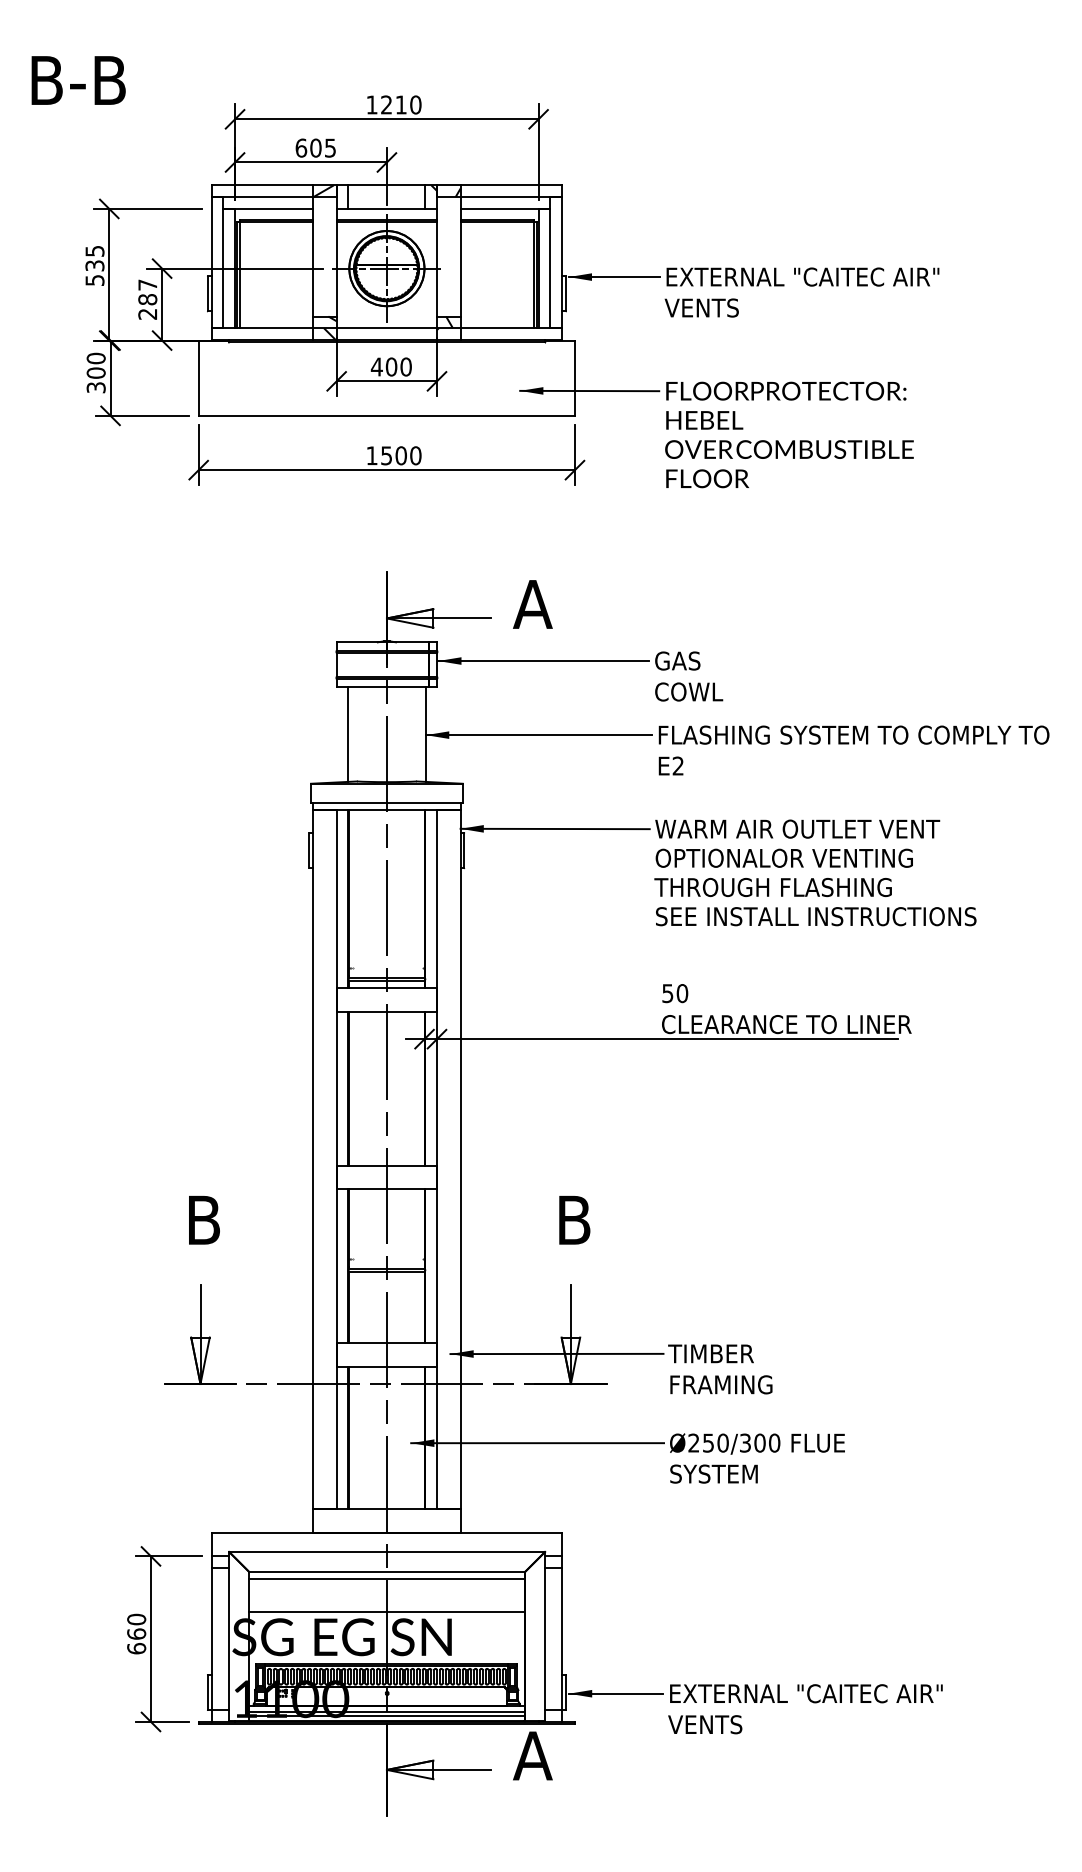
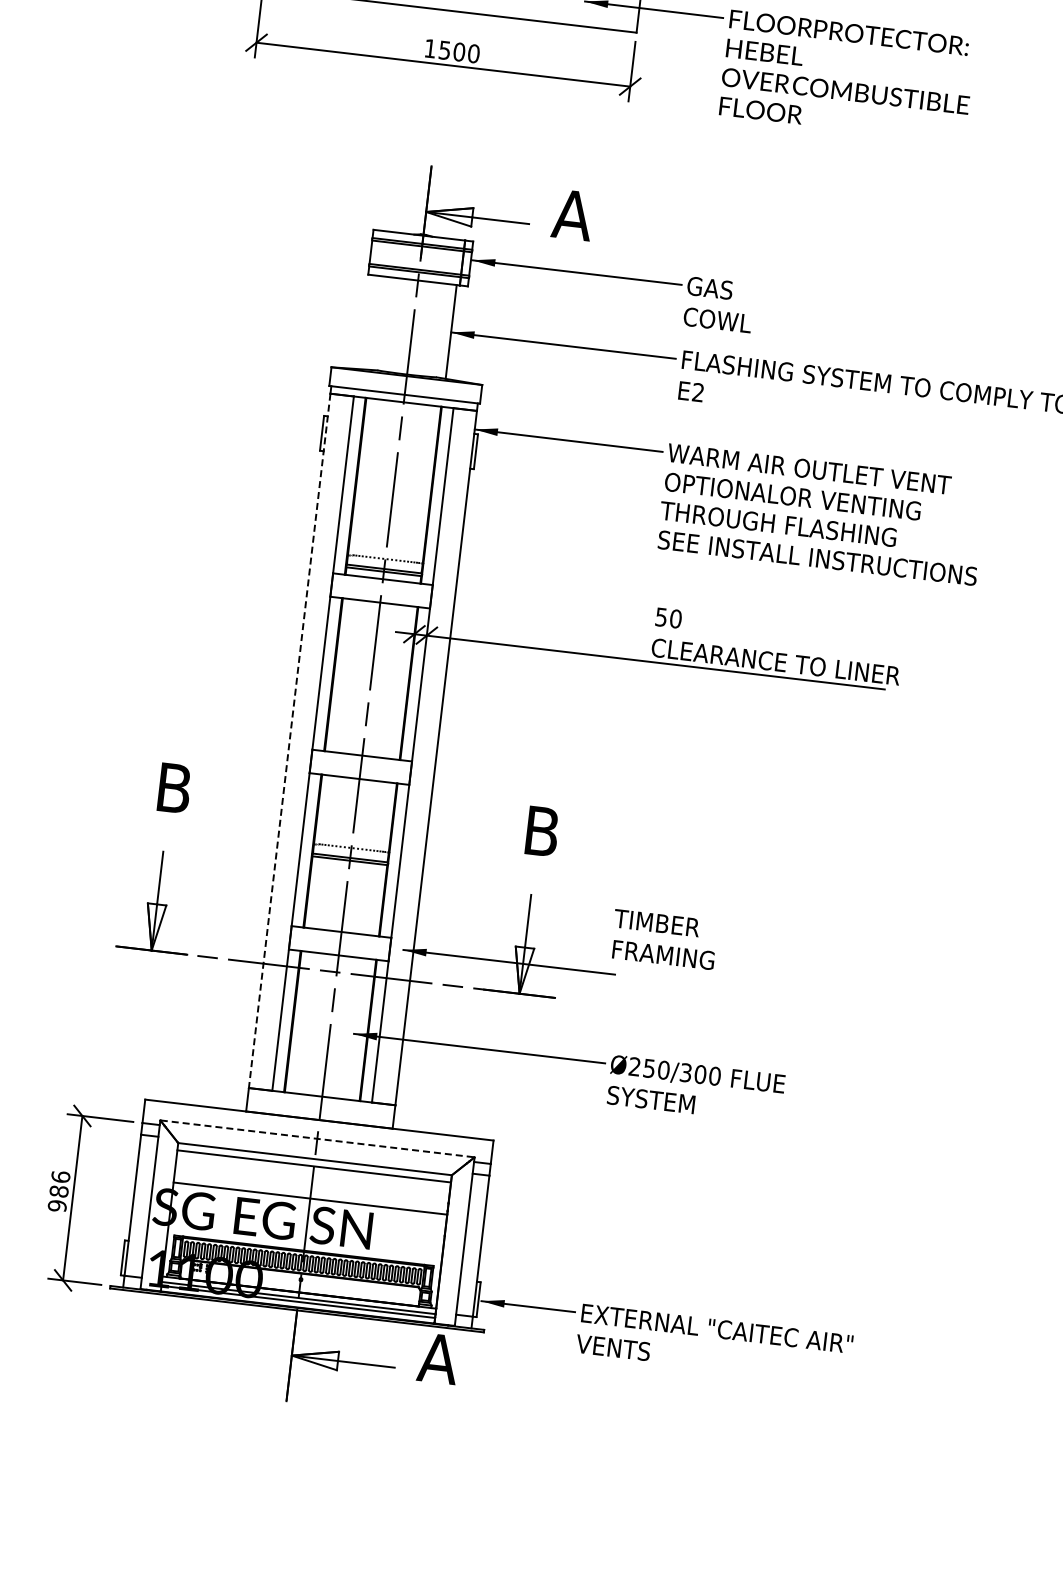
line: (348, 734) -> (374, 322), removed
line: (313, 1159) -> (290, 740), solid -> dashed
text: (720, 1369) -> (664, 939), moved
line: (387, 1551) -> (317, 1138), solid -> dashed
text: (136, 1633) -> (59, 1190), 660 -> 986

